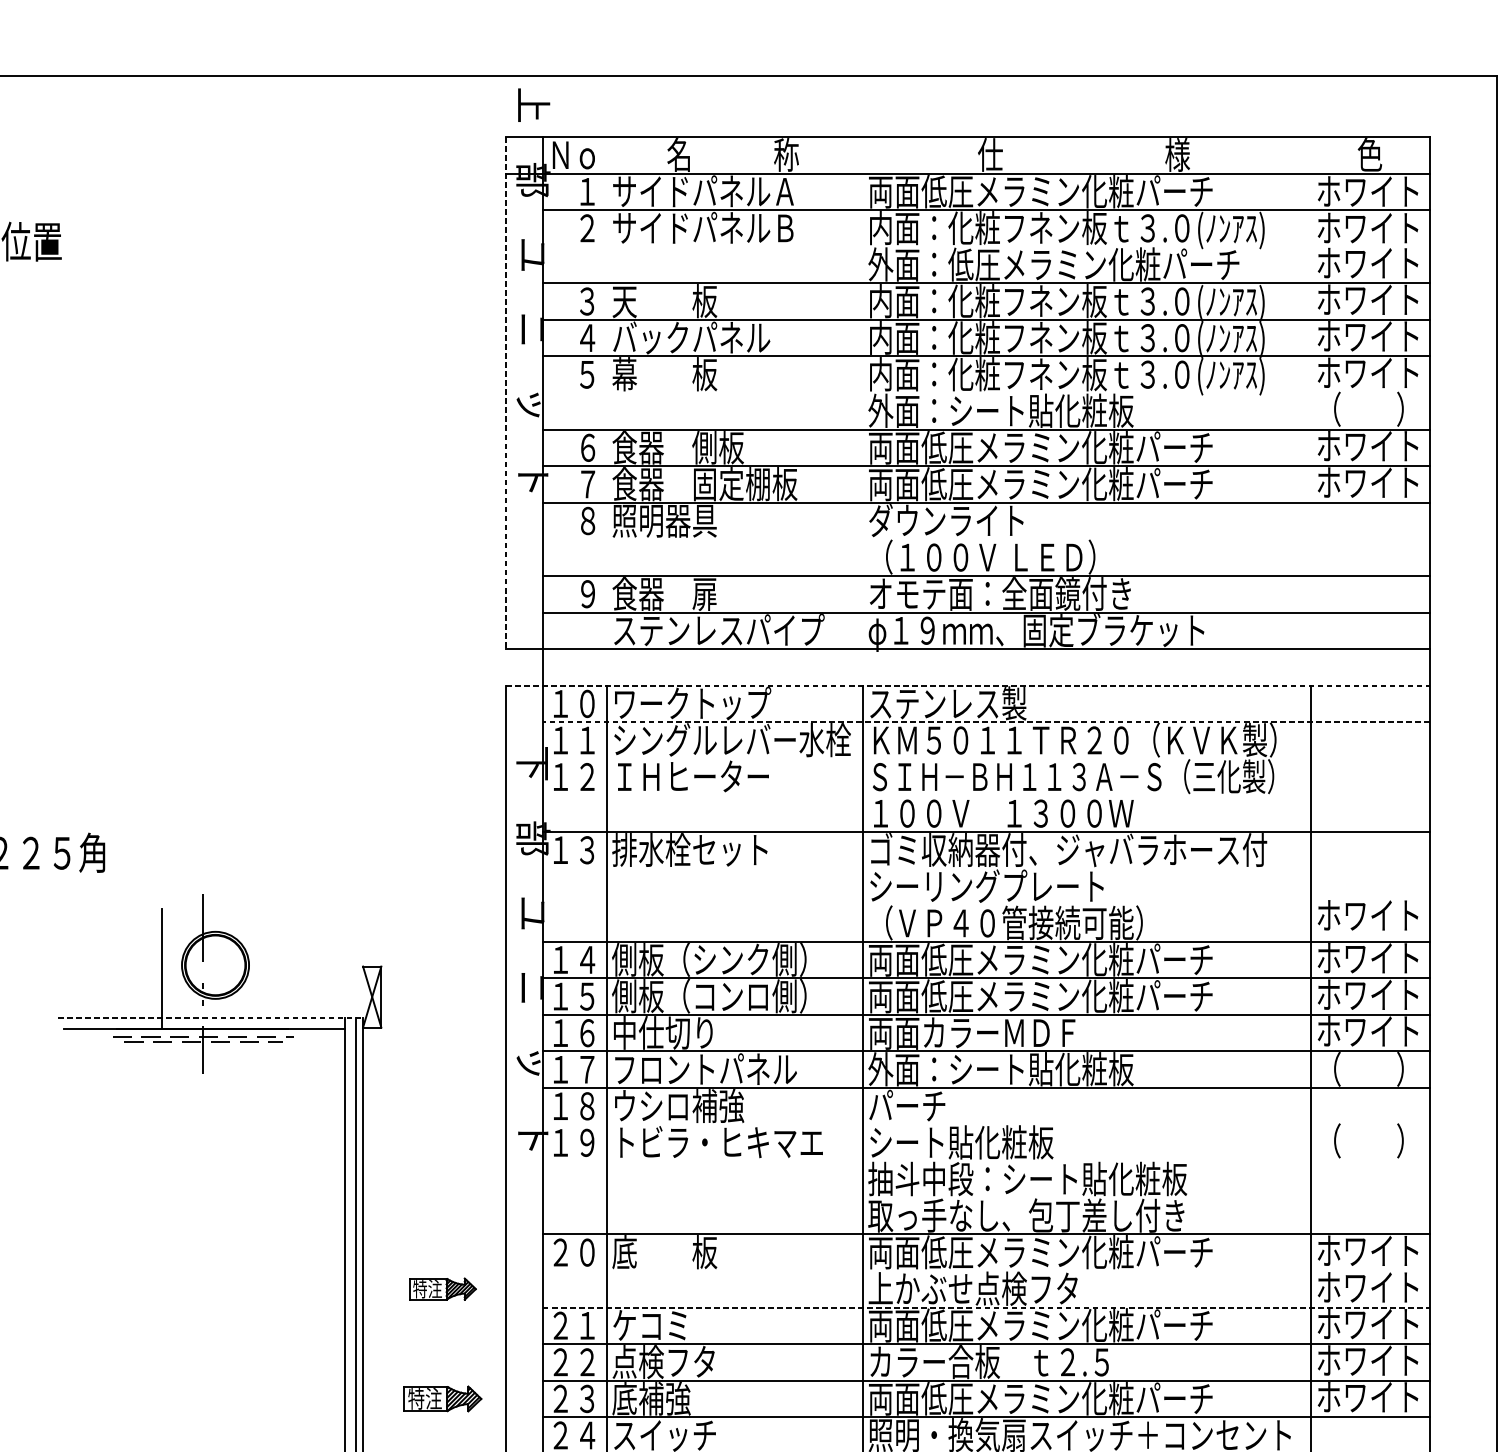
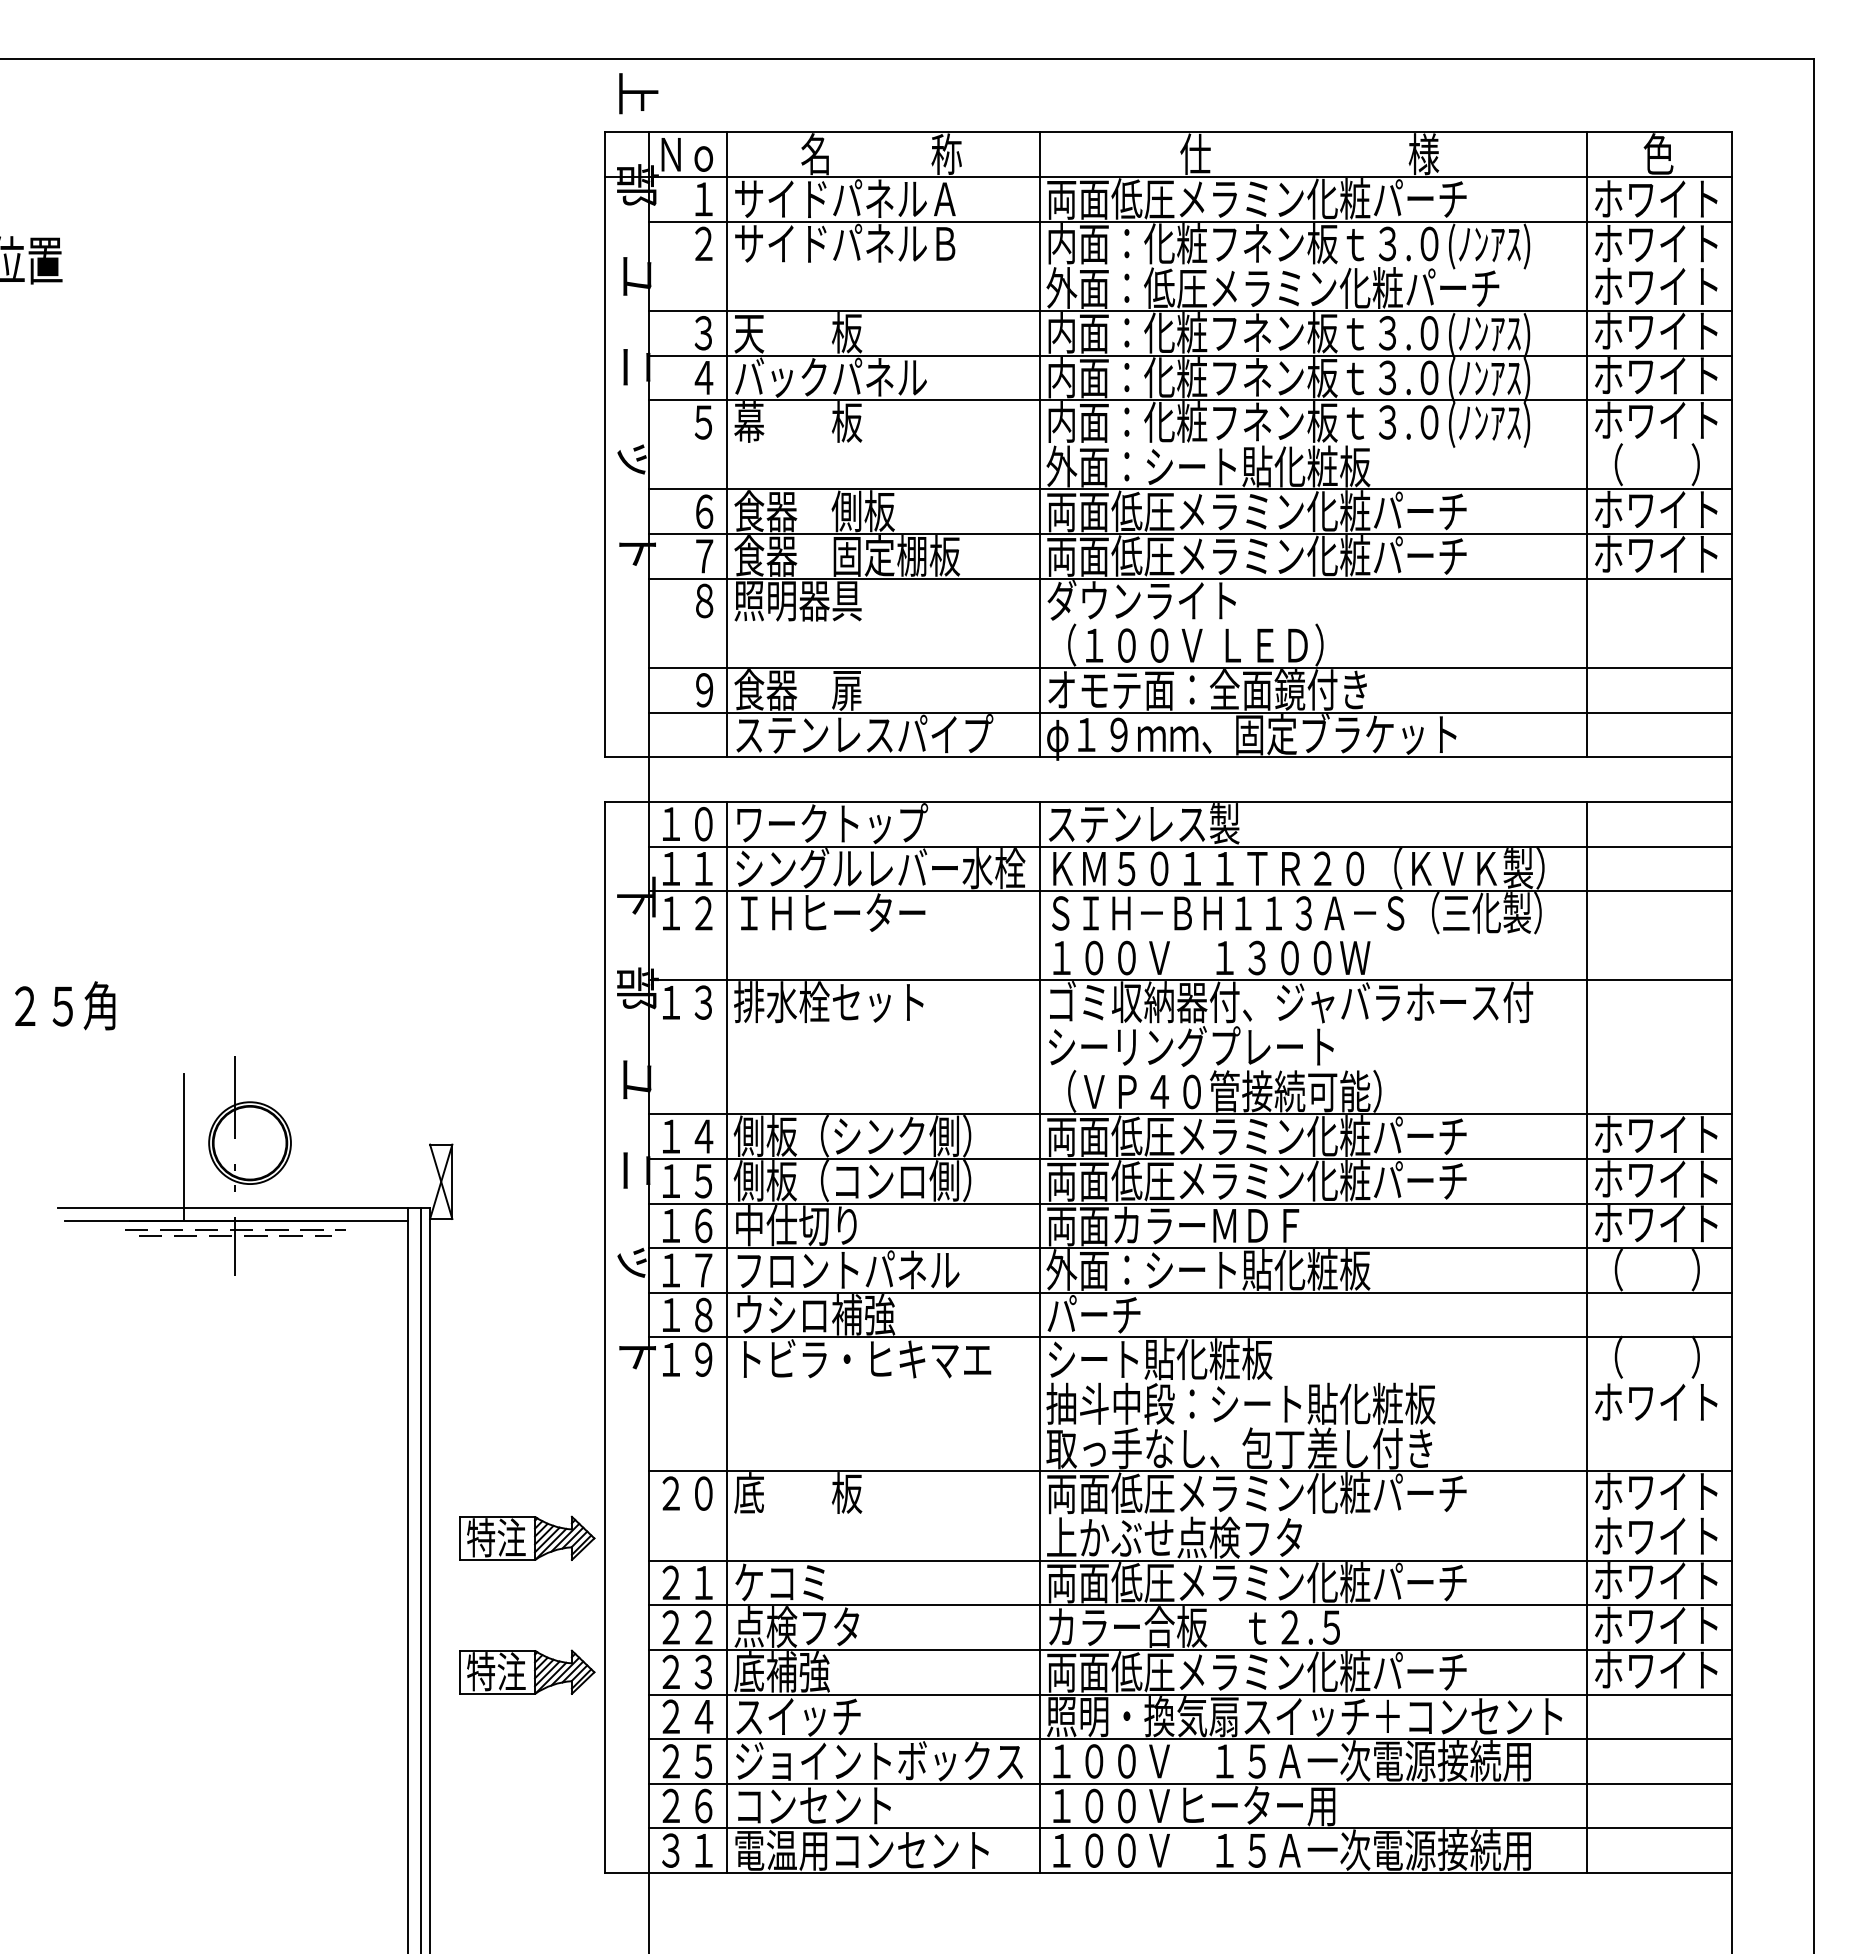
line: (606, 392) -> (727, 444), added
line: (862, 392) -> (1039, 444), added
line: (1310, 392) -> (1586, 444), added
line: (506, 393) -> (604, 445), dashed -> solid
line: (968, 685) -> (1168, 801), dashed -> solid
line: (985, 722) -> (1189, 846), dashed -> solid
line: (986, 759) -> (1190, 891), added
text: (1368, 914) -> (1656, 1401), moved
line: (210, 1018) -> (244, 1207), dashed -> solid
line: (986, 1124) -> (1190, 1337), added
part: (442, 1288) -> (527, 1537), size x1.67
line: (986, 1307) -> (1190, 1560), dashed -> solid
part: (442, 1398) -> (527, 1671), size x1.43

